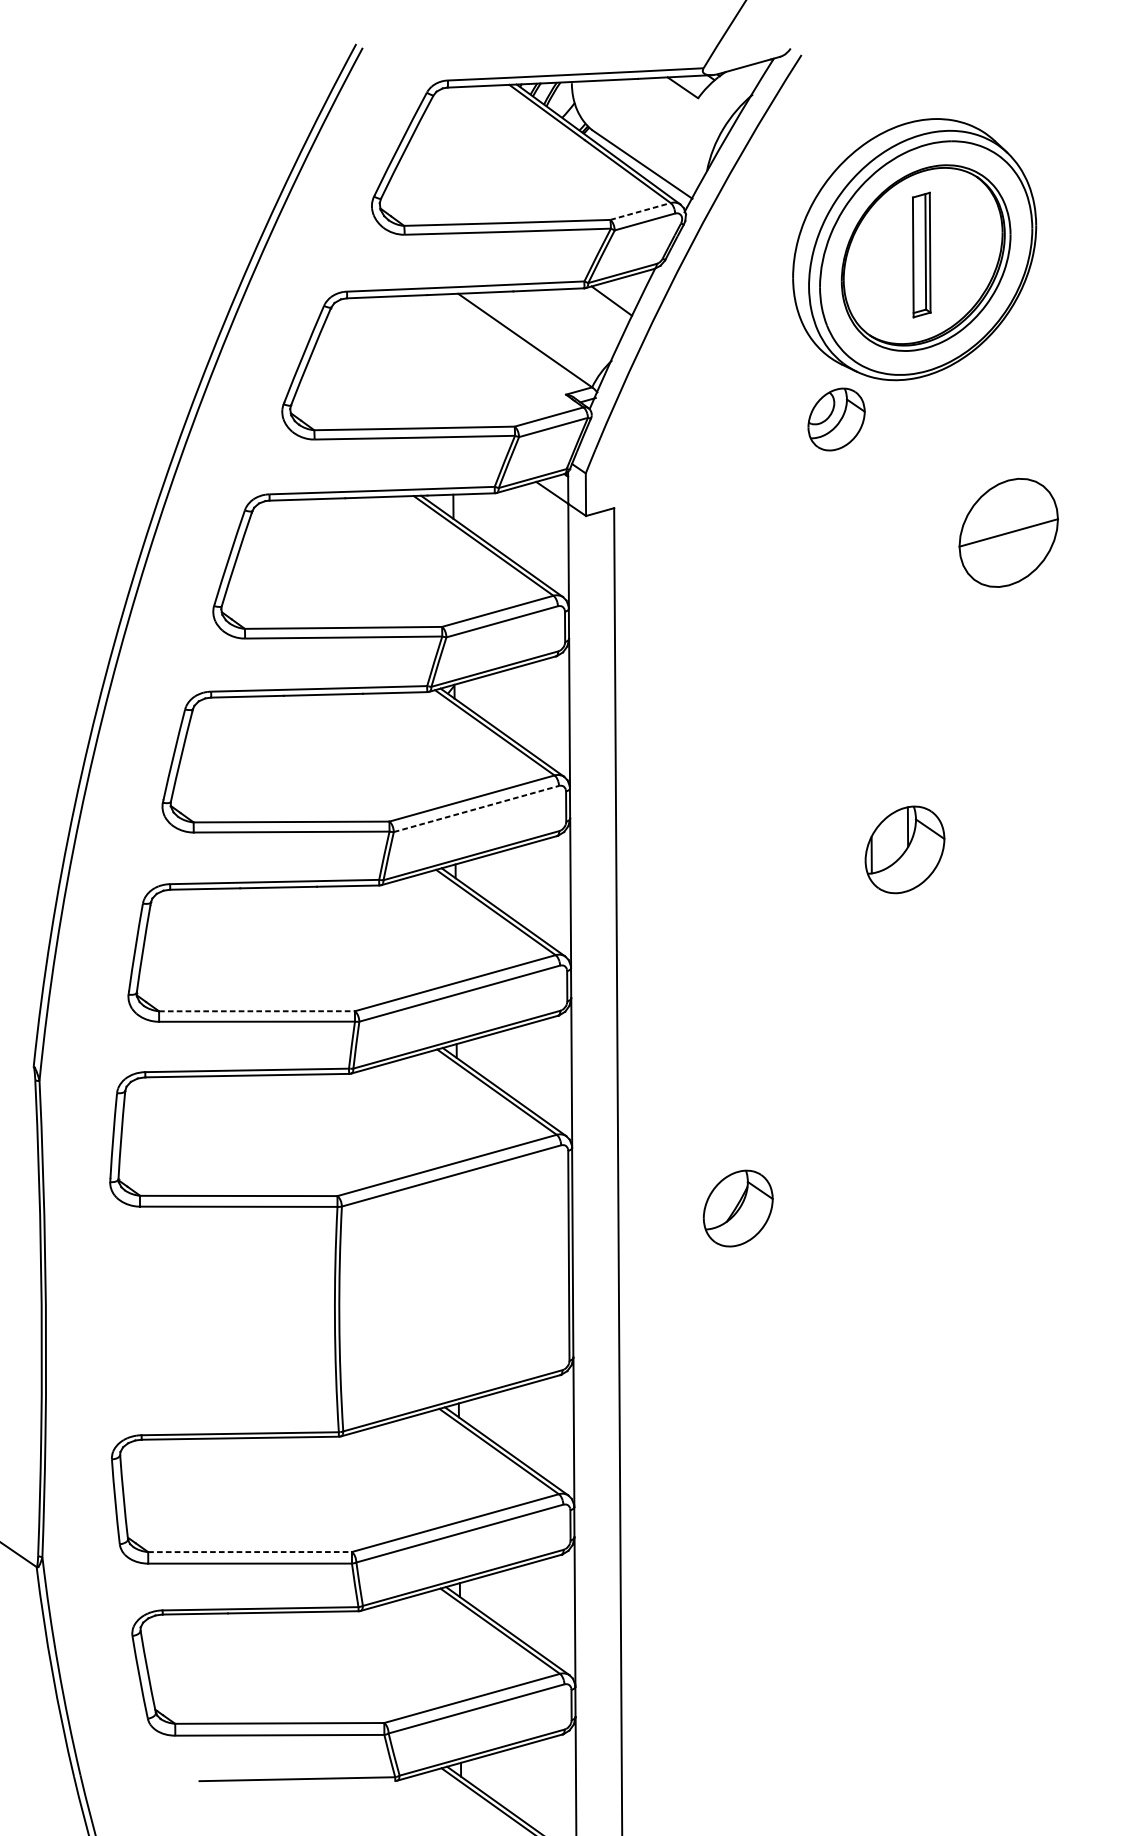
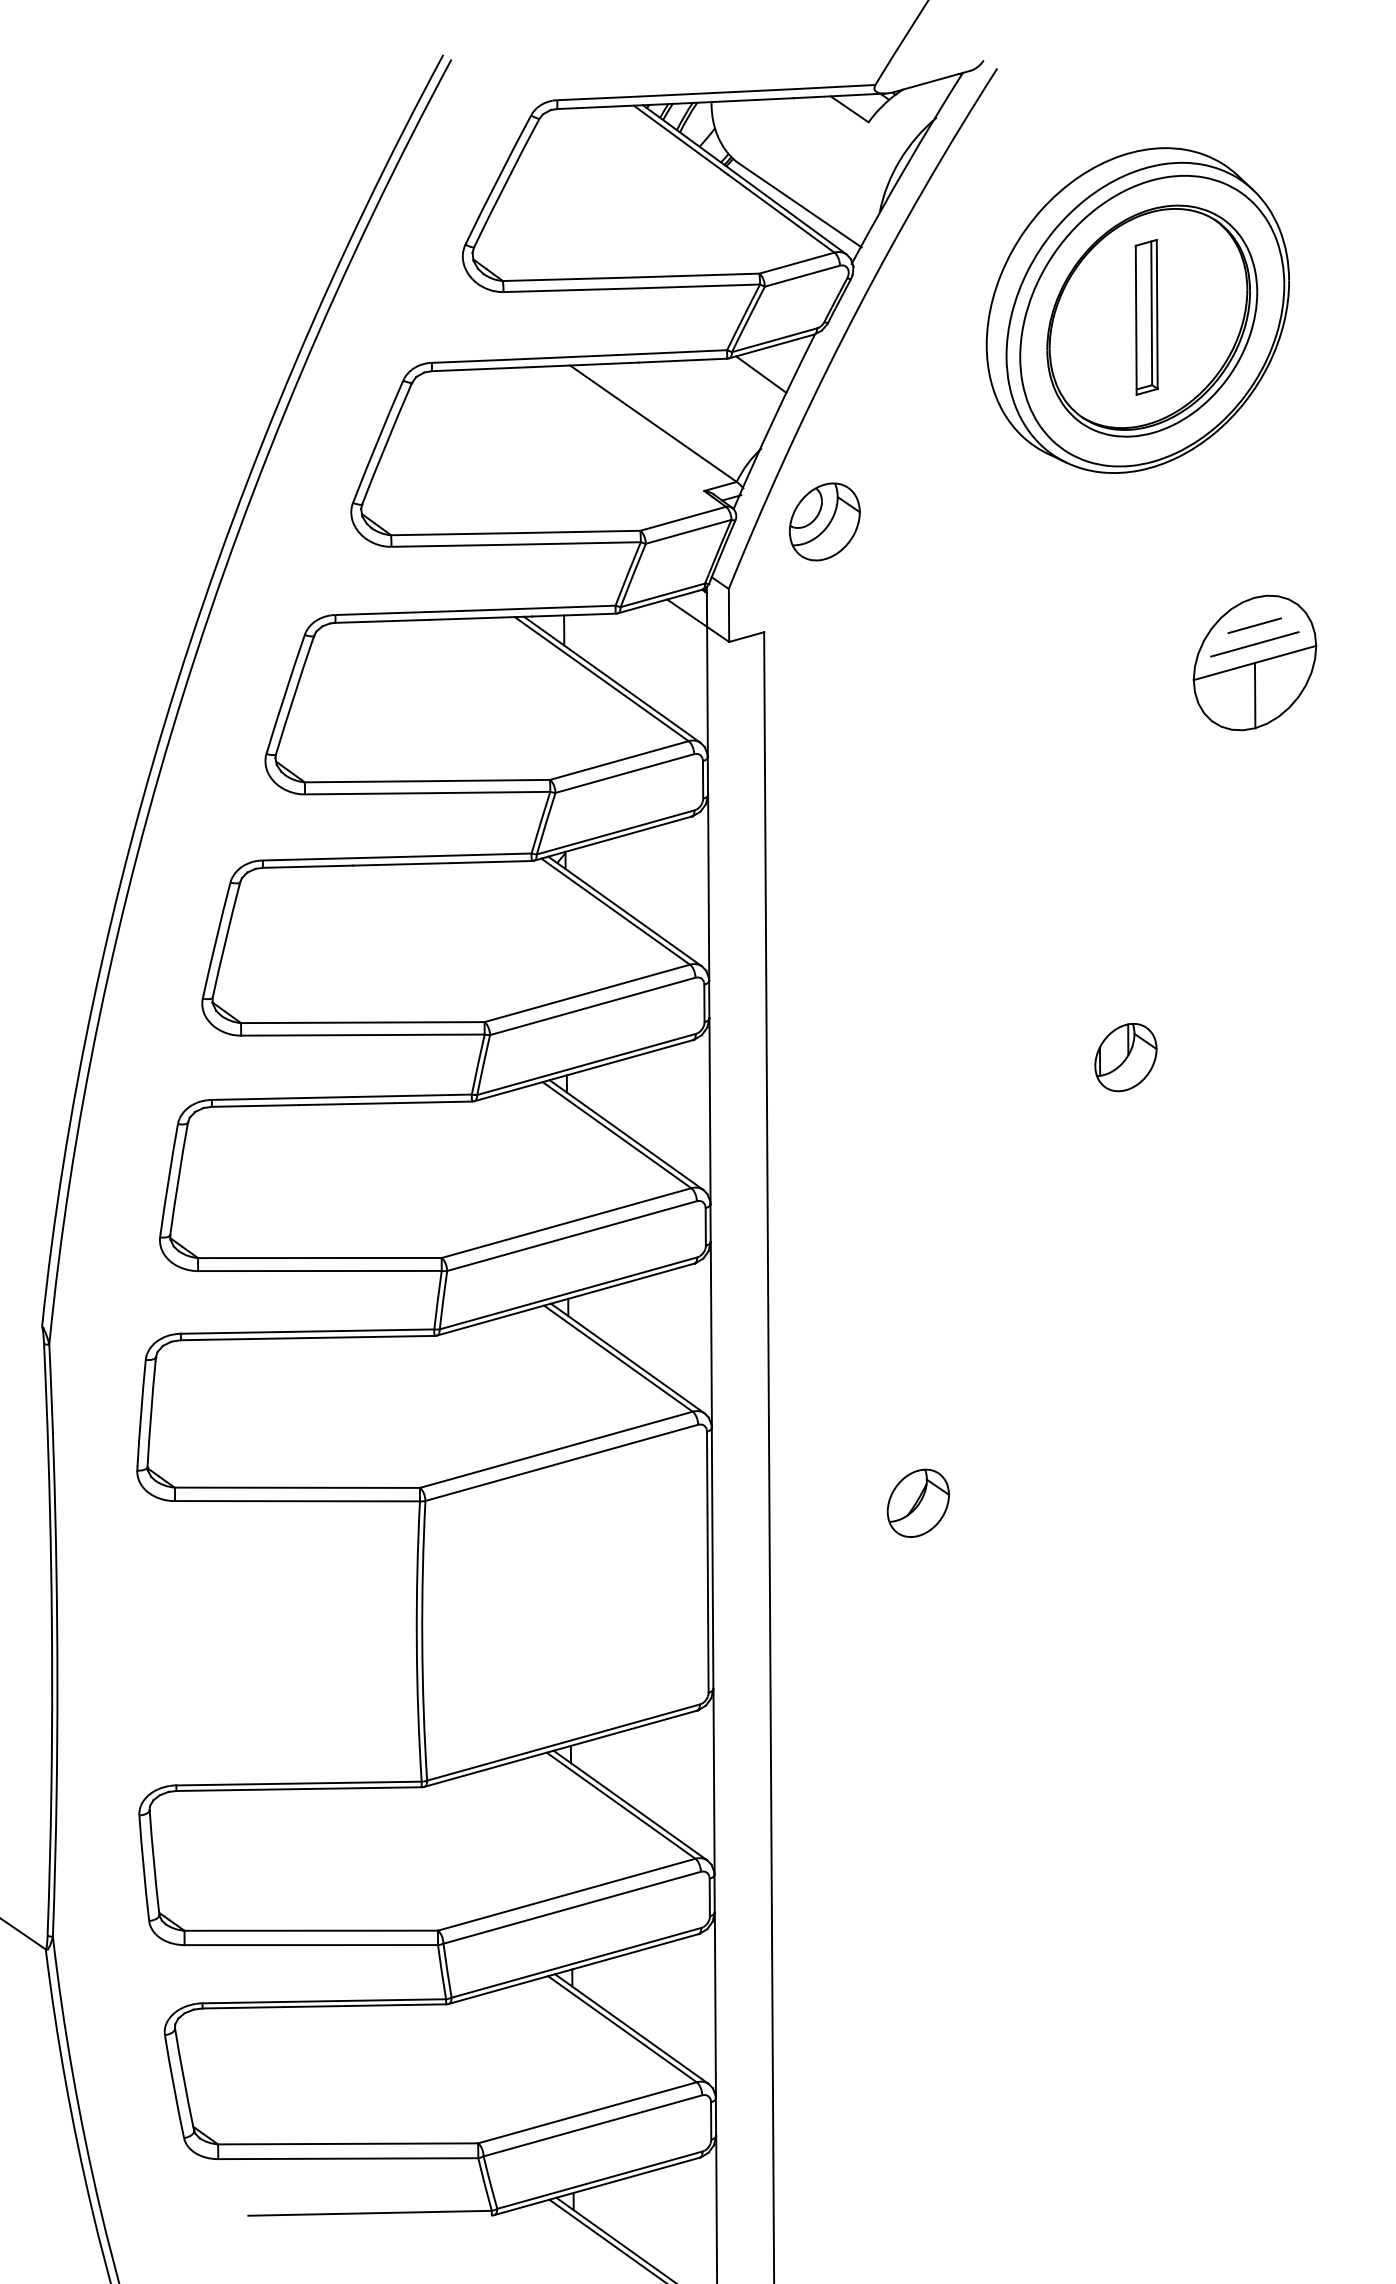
line: (640, 211) -> (796, 263), dashed -> solid
part: (836, 419) -> (824, 521), moved
line: (1008, 502) -> (1254, 625), added
line: (1008, 518) -> (1254, 644), added
line: (1008, 559) -> (1254, 695), added
line: (476, 809) -> (592, 1006), dashed -> solid
part: (904, 850) -> (1125, 1057), size x0.62
line: (256, 1011) -> (319, 1258), dashed -> solid
part: (737, 1207) -> (917, 1502), size x0.71
line: (250, 1551) -> (311, 1930), dashed -> solid

